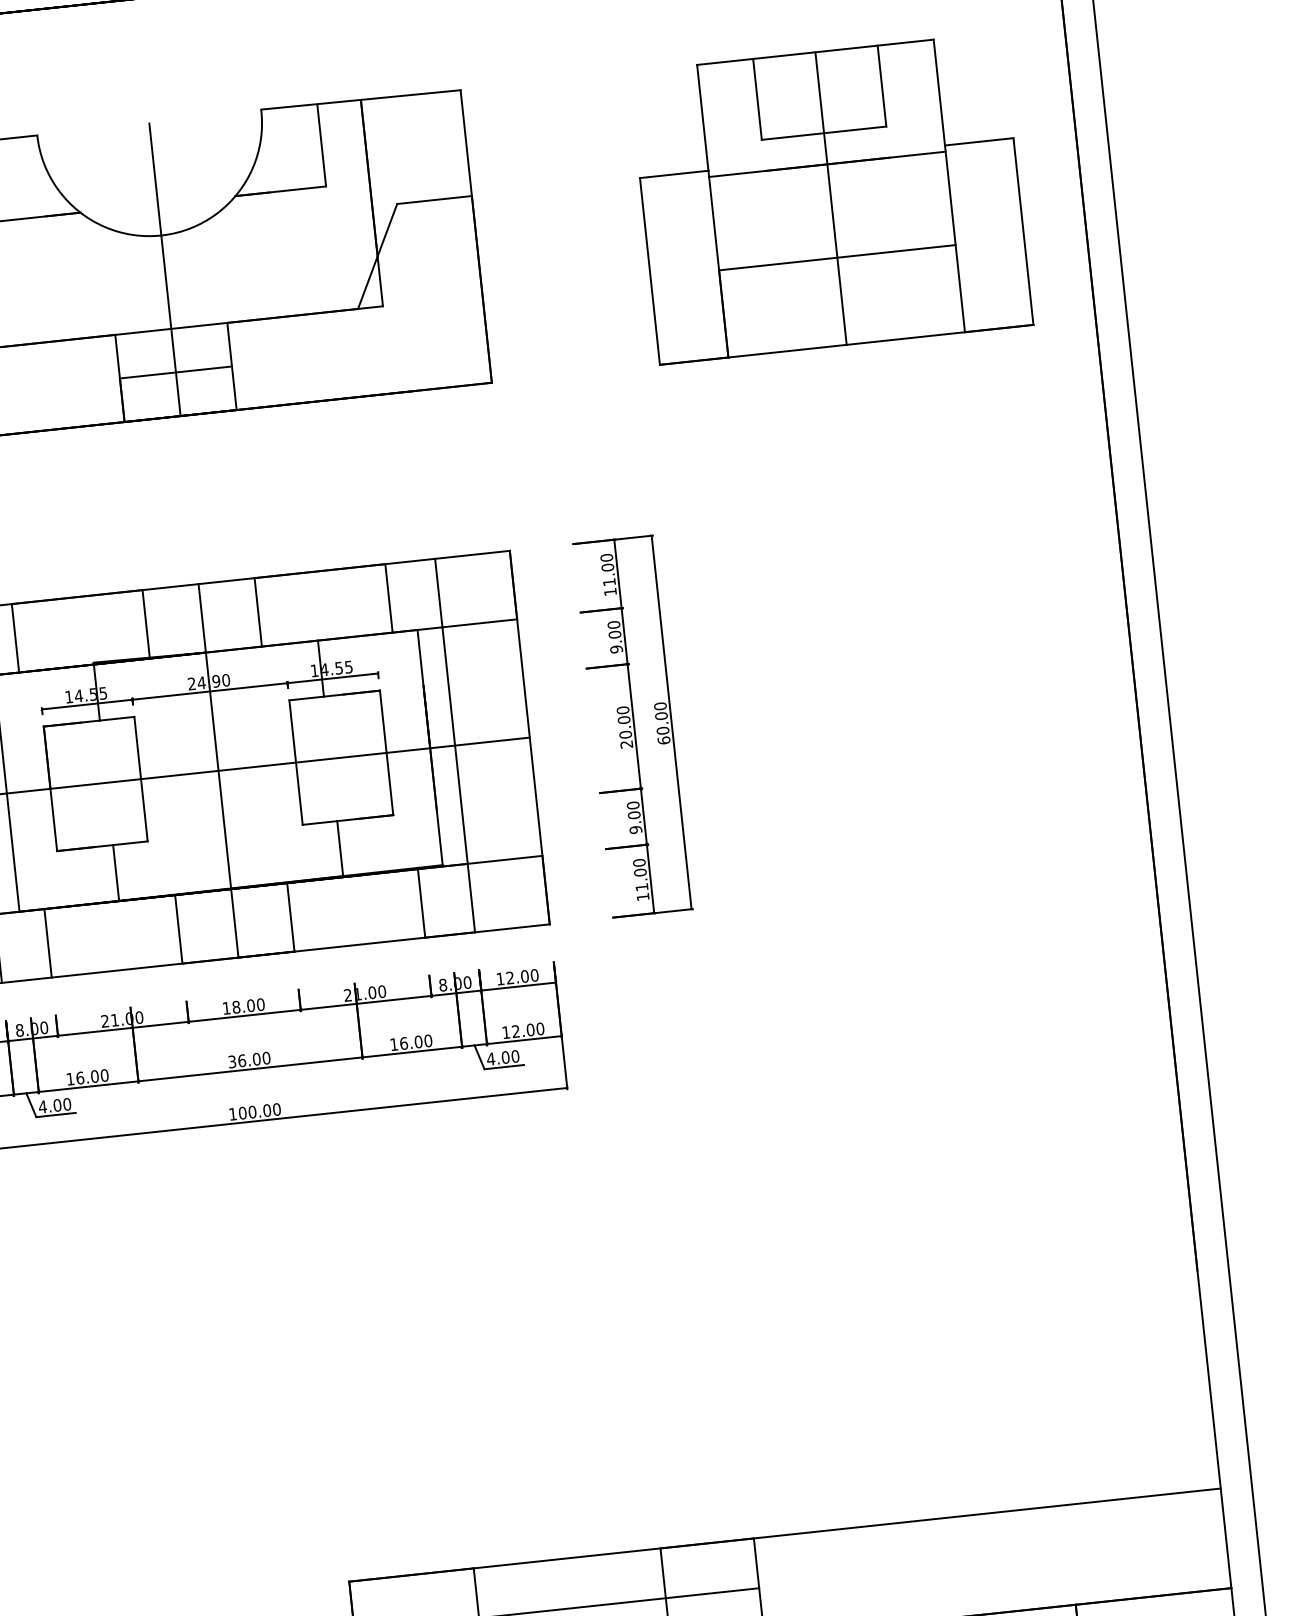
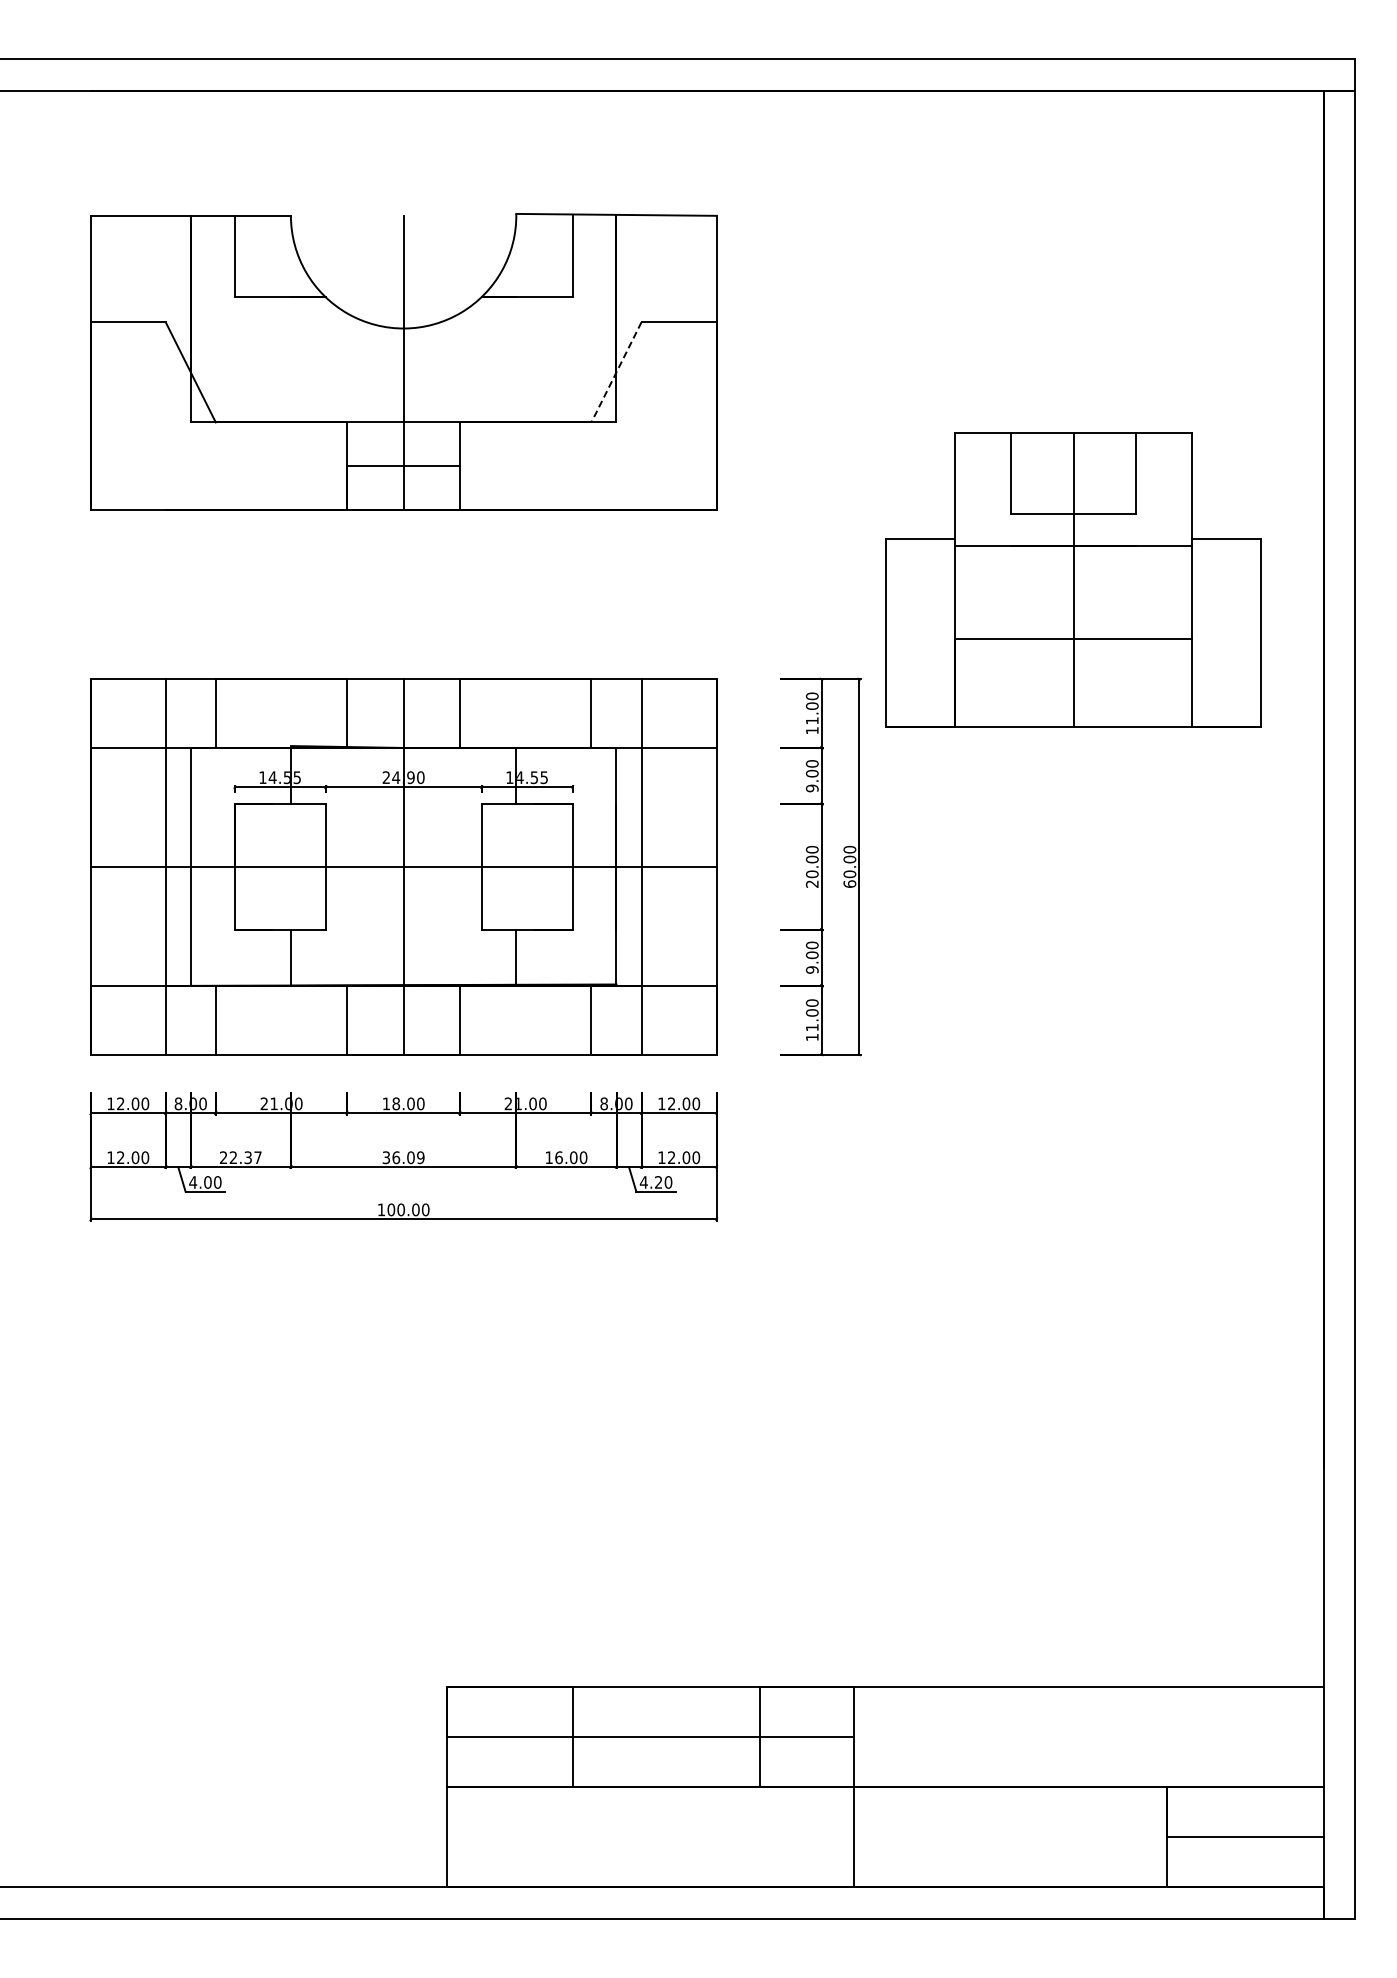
part: (831, 198) -> (1073, 579), moved
line: (377, 256) -> (616, 372), solid -> dashed
text: (505, 1057) -> (658, 1182), 4.00 -> 4.20
text: (266, 1058) -> (420, 1157), 36.00 -> 36.09
text: (87, 1077) -> (240, 1157), 16.00 -> 22.37

